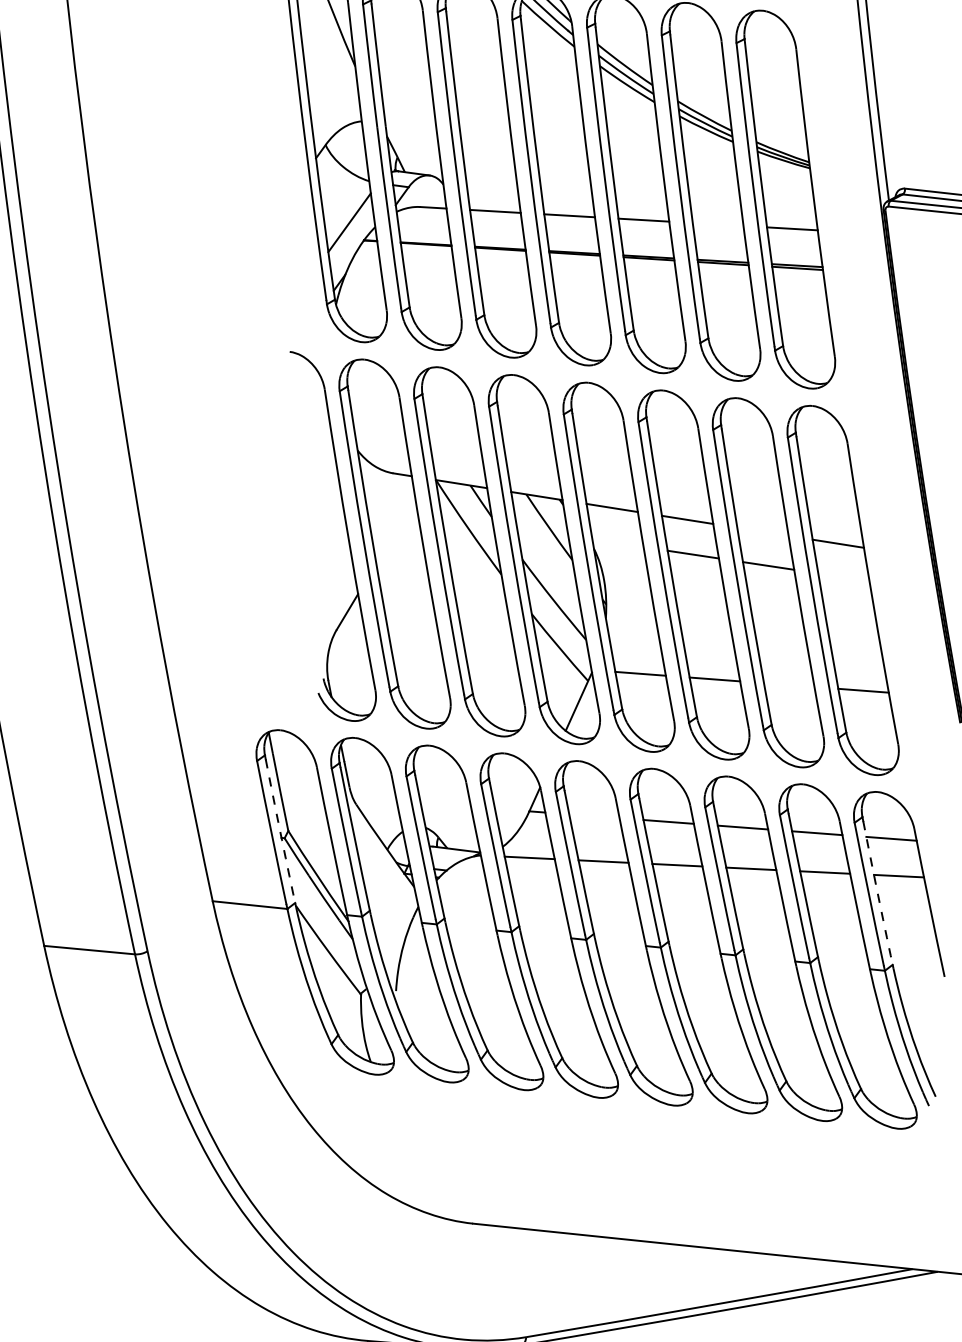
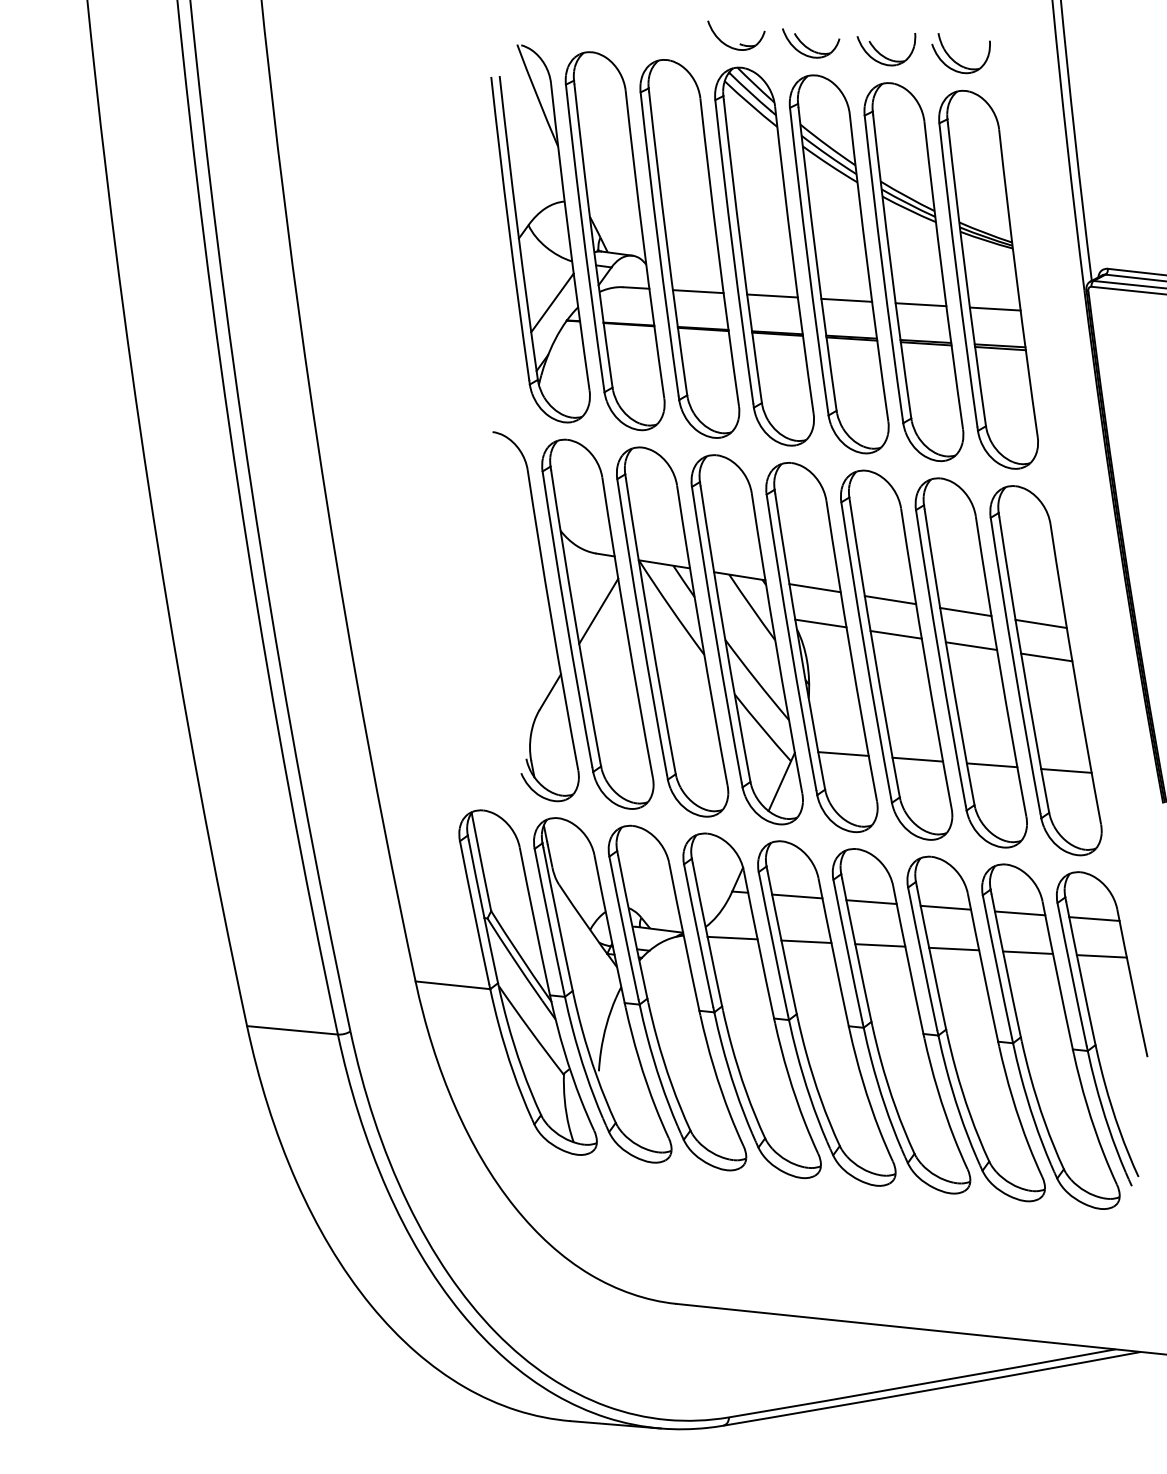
line: (717, 224) -> (920, 304), added
line: (395, 530) -> (598, 610), added
line: (762, 531) -> (965, 611), added
line: (617, 543) -> (820, 623), added
line: (843, 577) -> (1046, 657), added
line: (788, 685) -> (991, 765), added
line: (594, 816) -> (797, 896), added
arc: (280, 831) -> (483, 911), dashed -> solid
arc: (877, 893) -> (1080, 973), dashed -> solid

